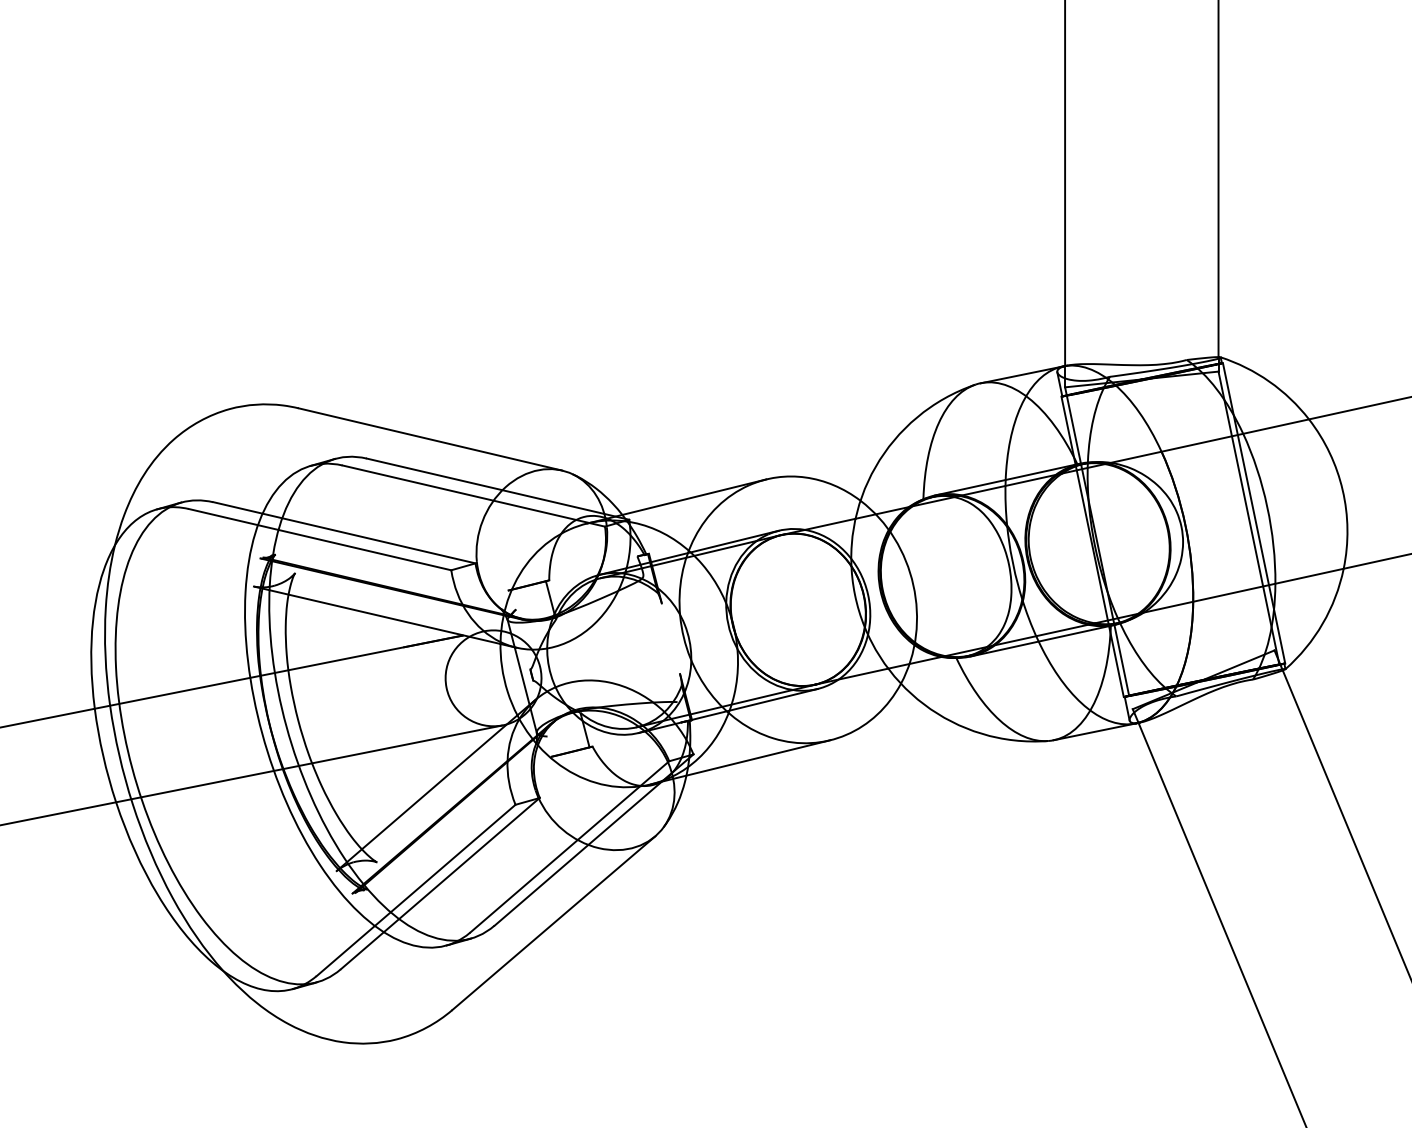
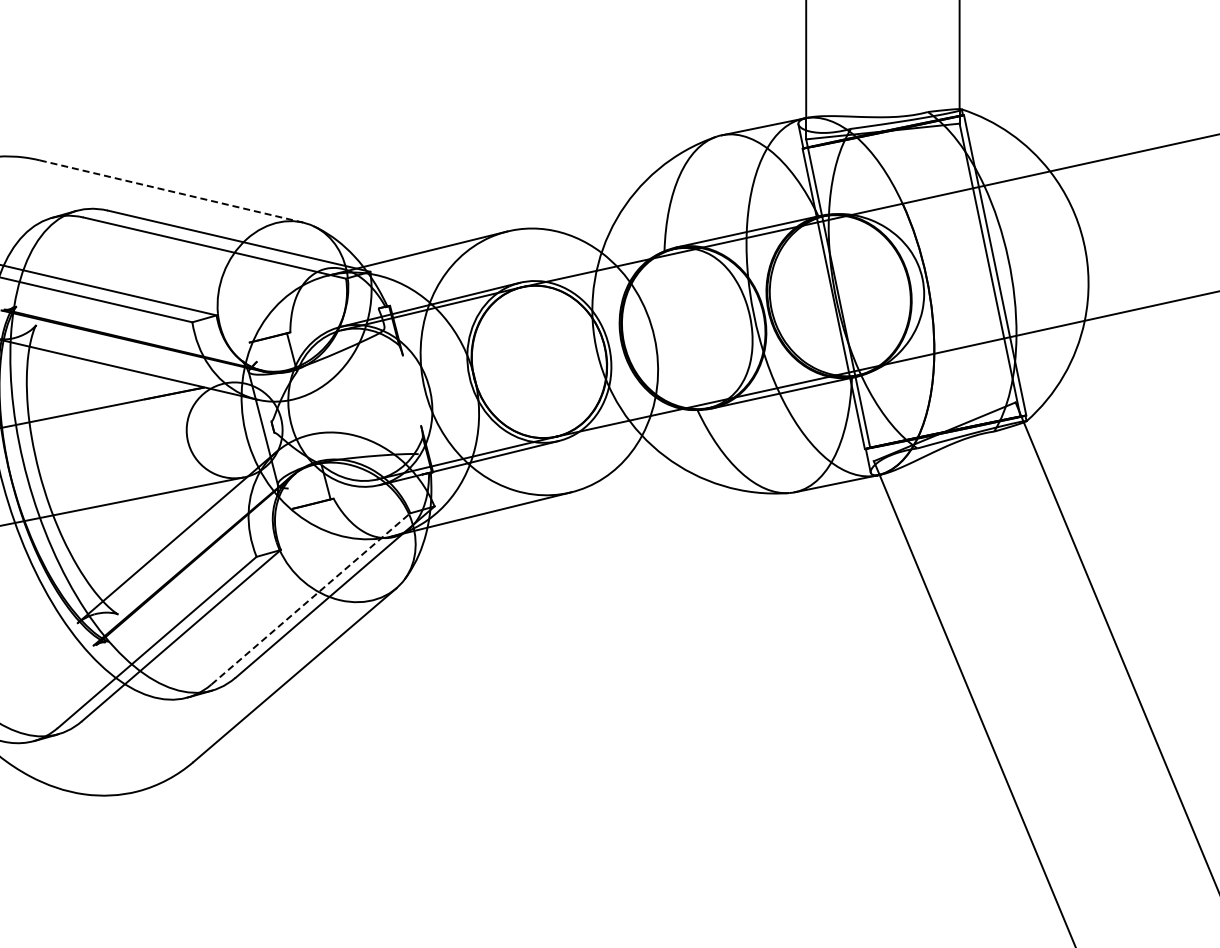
line: (430, 439) -> (171, 191), solid -> dashed
line: (570, 846) -> (311, 598), solid -> dashed

